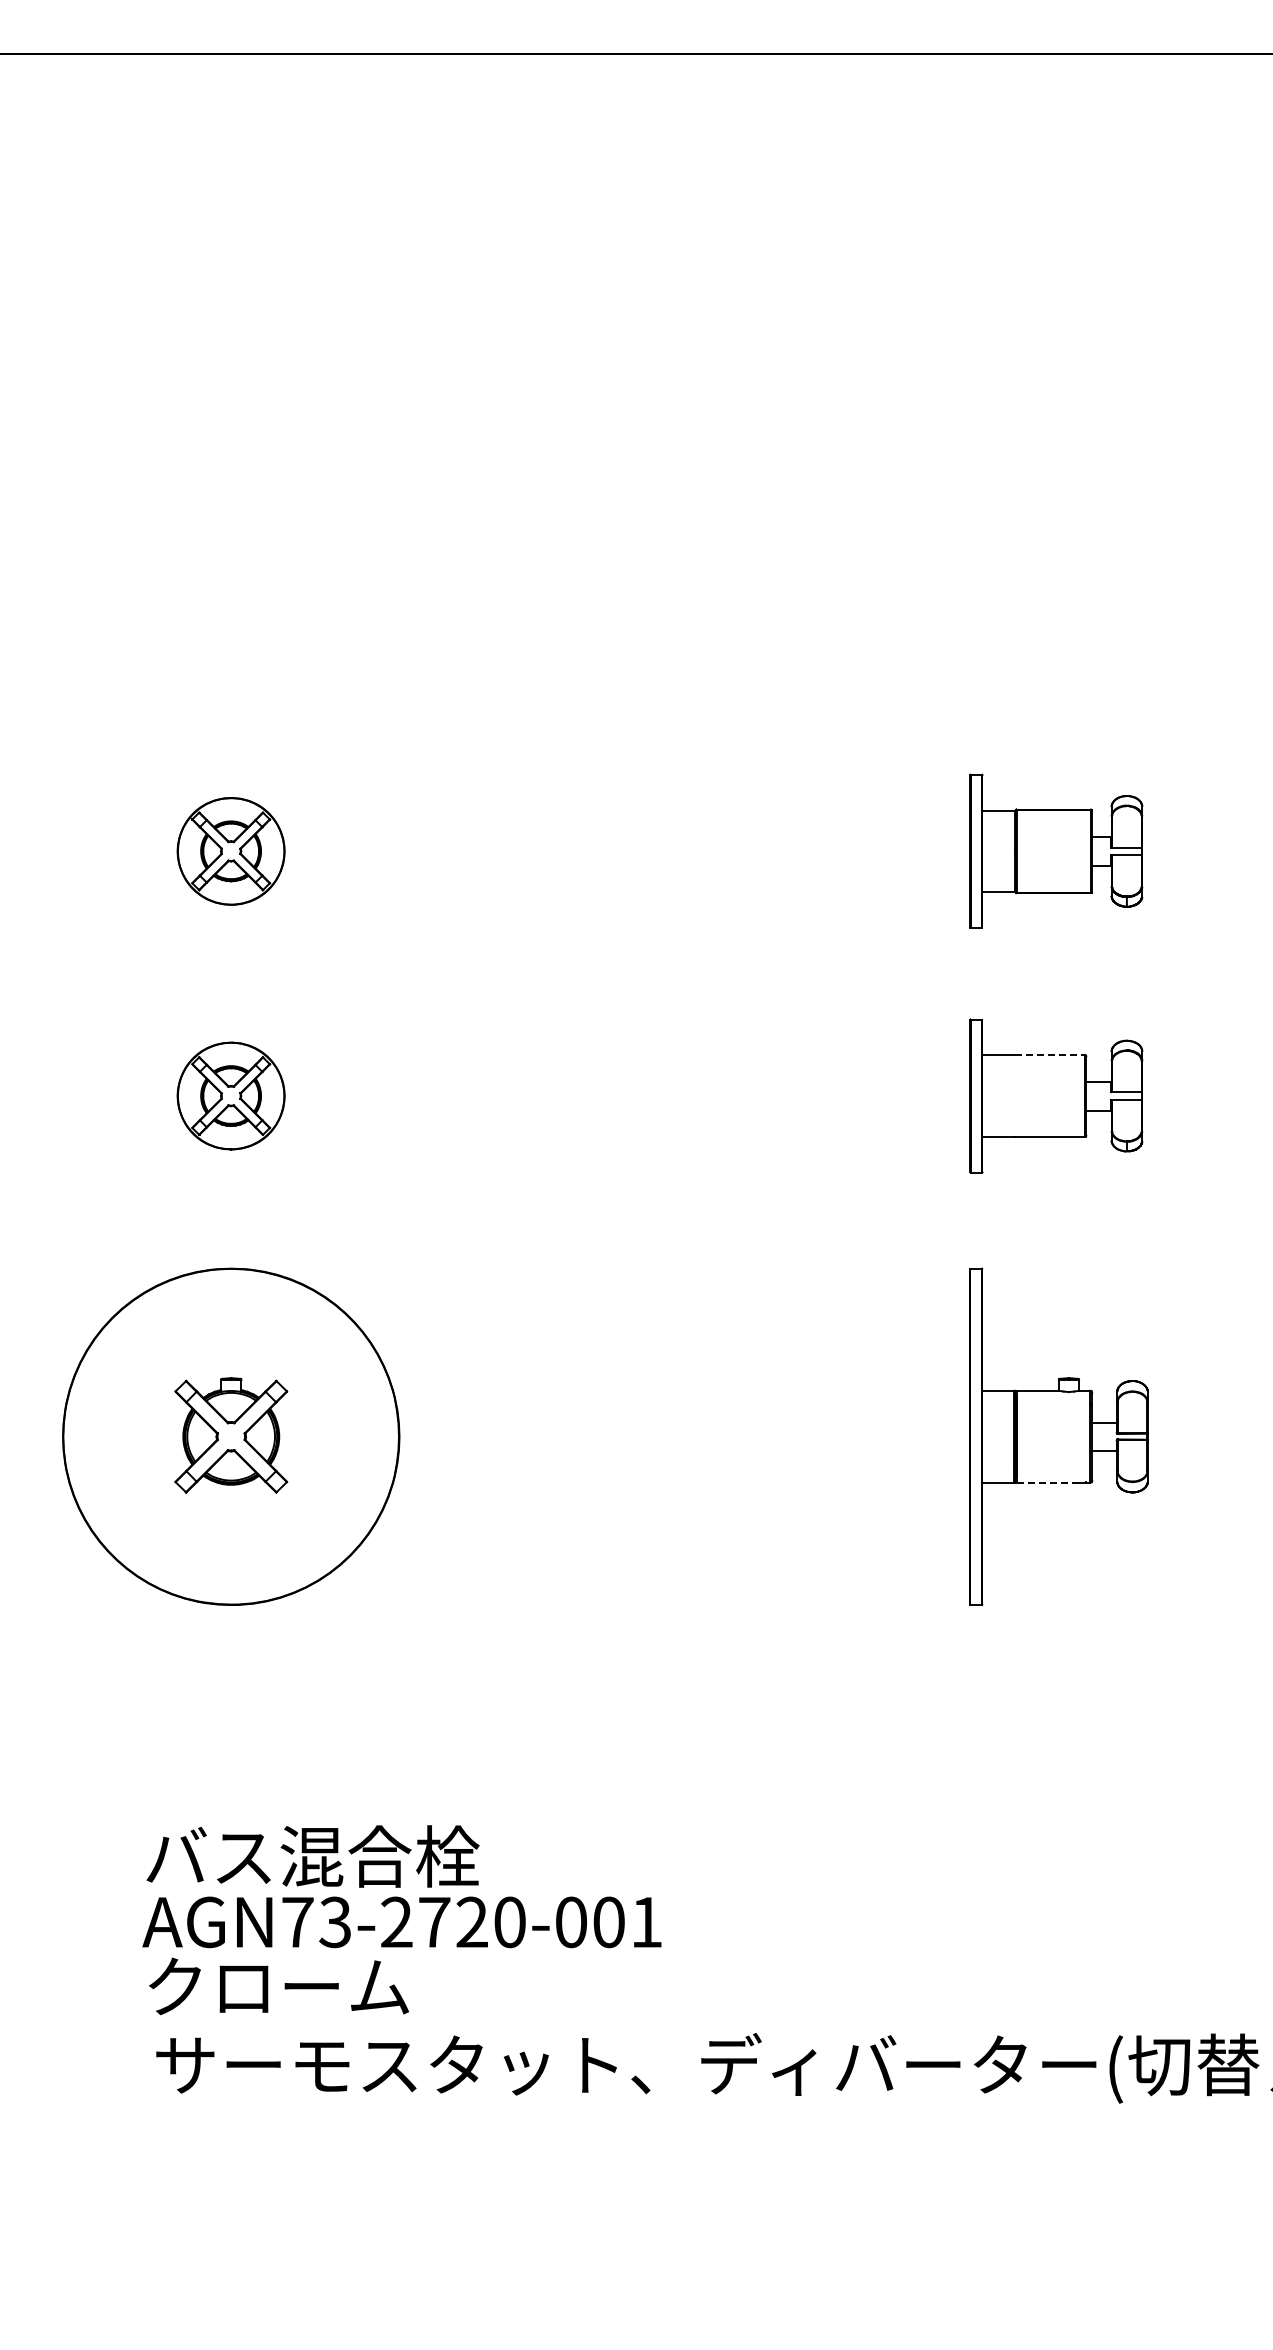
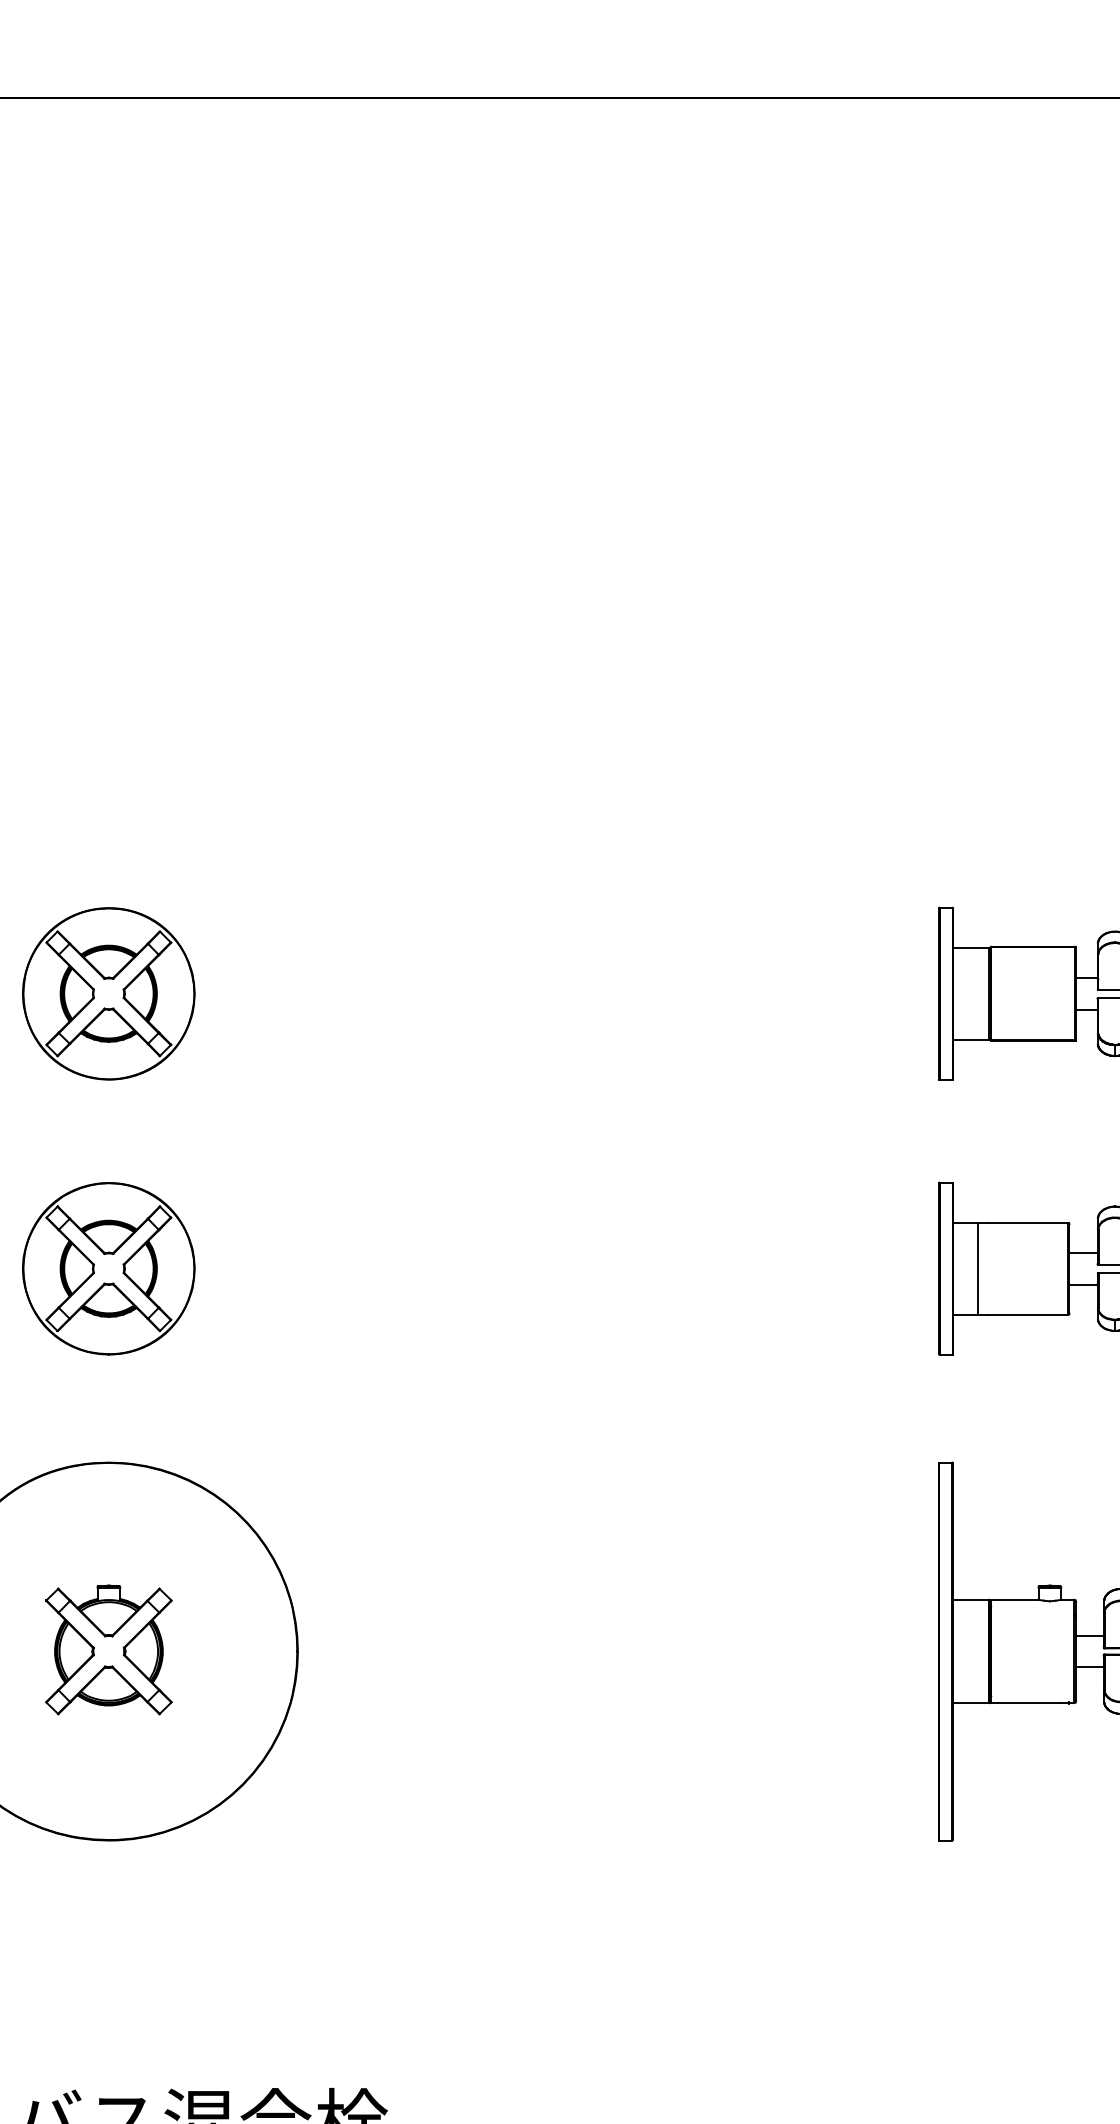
part: (230, 851) -> (108, 994), size x1.43
line: (1050, 1055) -> (1029, 1223), dashed -> solid
part: (230, 1095) -> (108, 1268), size x1.43
line: (1004, 1095) -> (977, 1268), added
line: (1046, 1482) -> (1024, 1702), dashed -> solid

